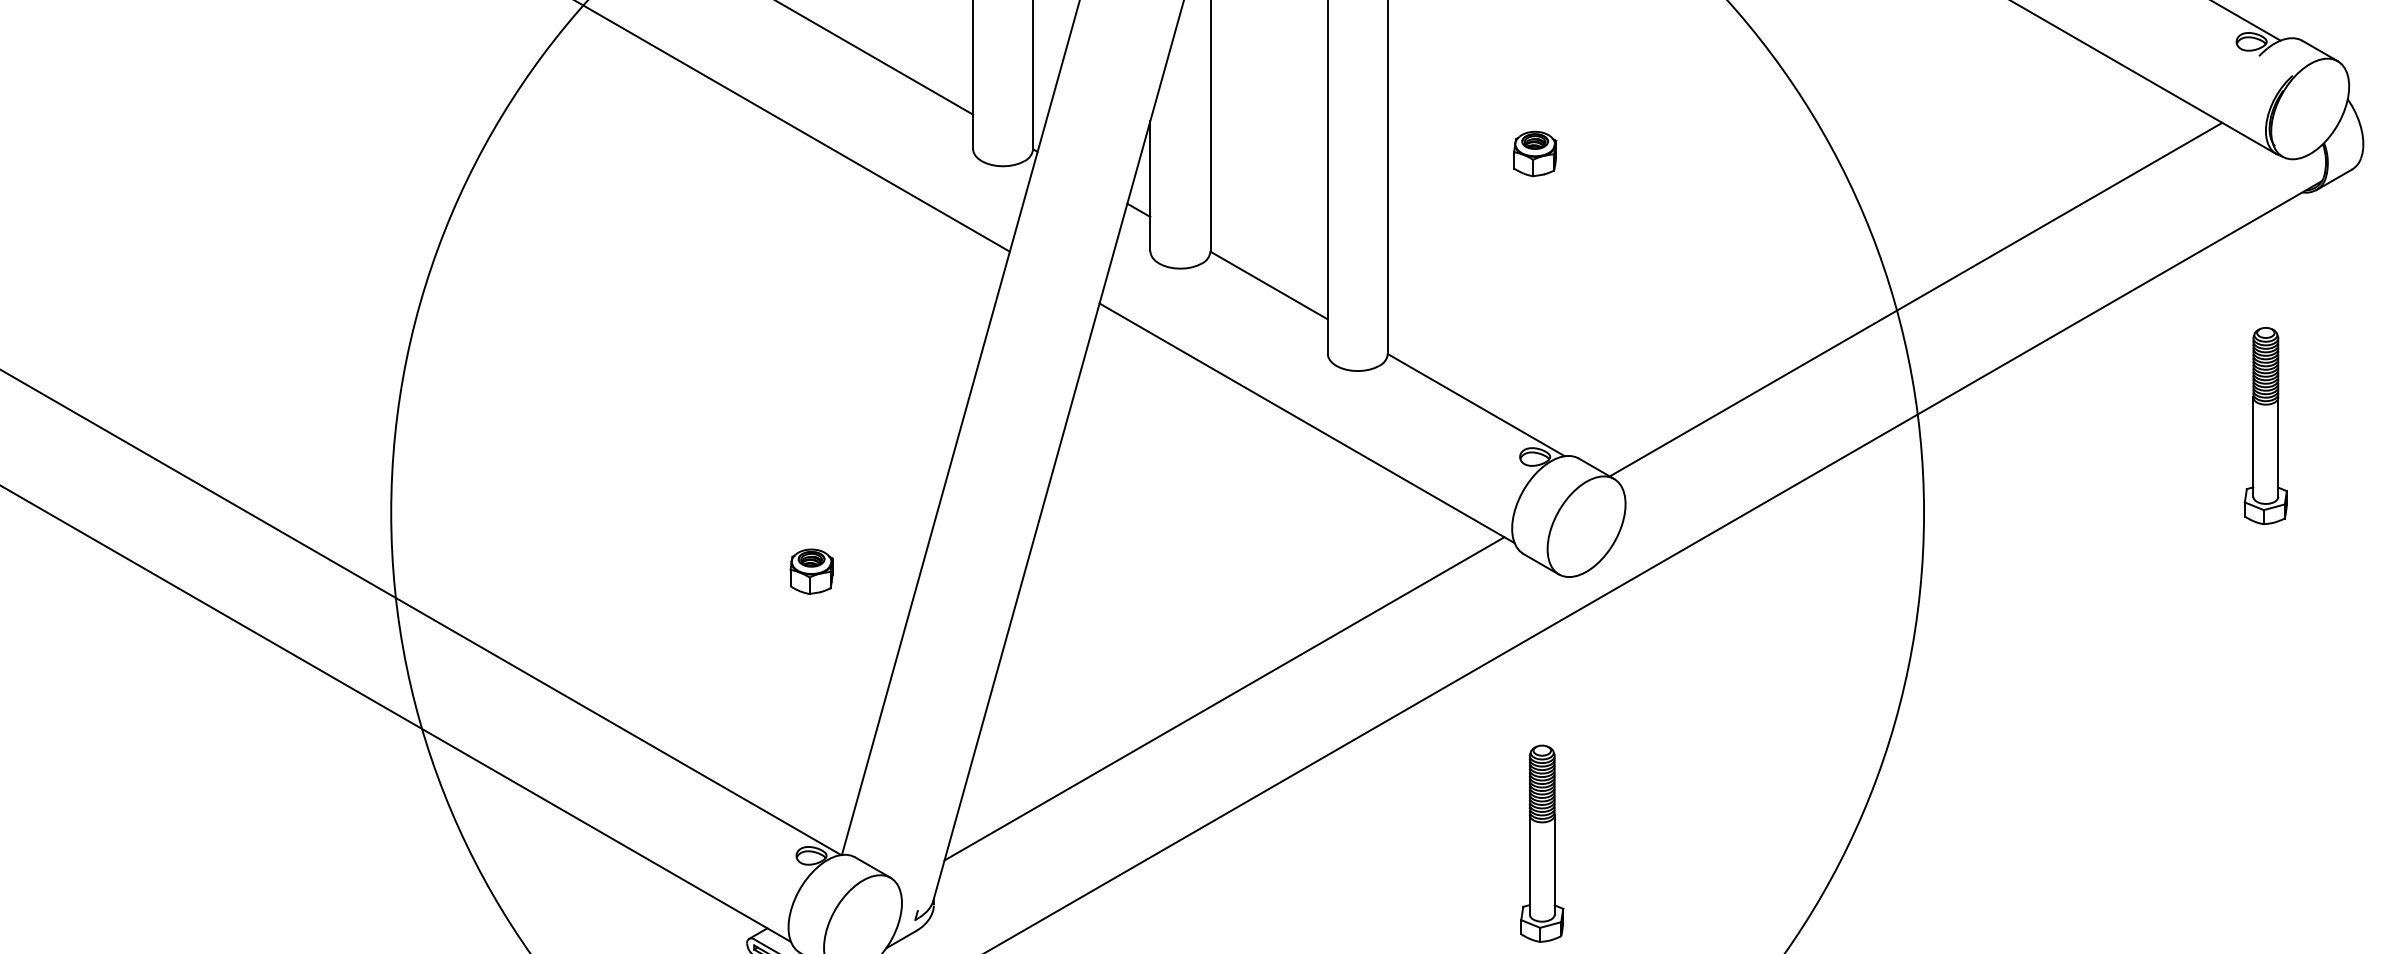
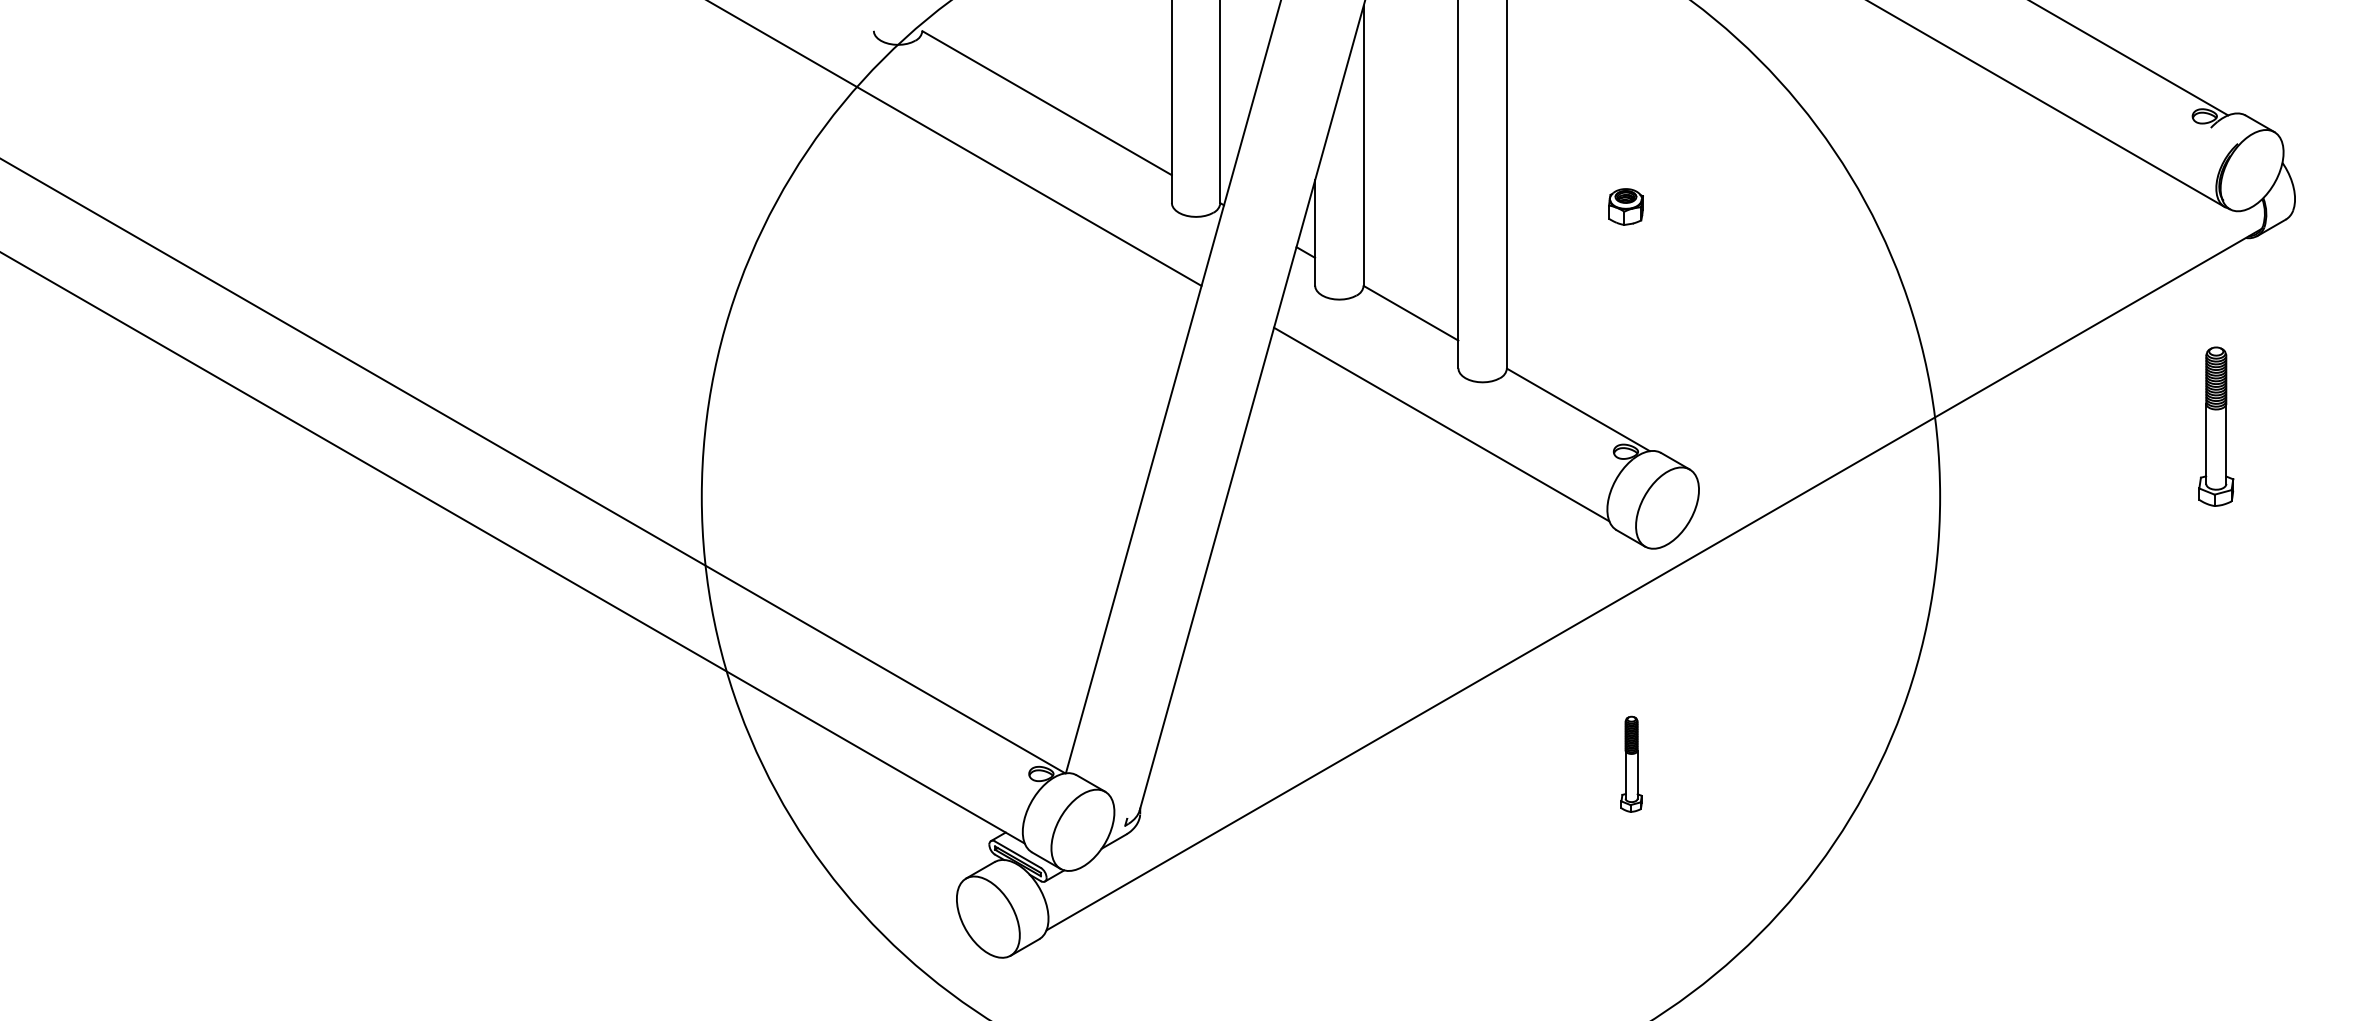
line: (1915, 299) -> (1933, 324), removed
part: (811, 571) -> (1041, 544), removed
line: (1223, 698) -> (1374, 646), removed
part: (1542, 844) -> (1631, 764), size x0.6

